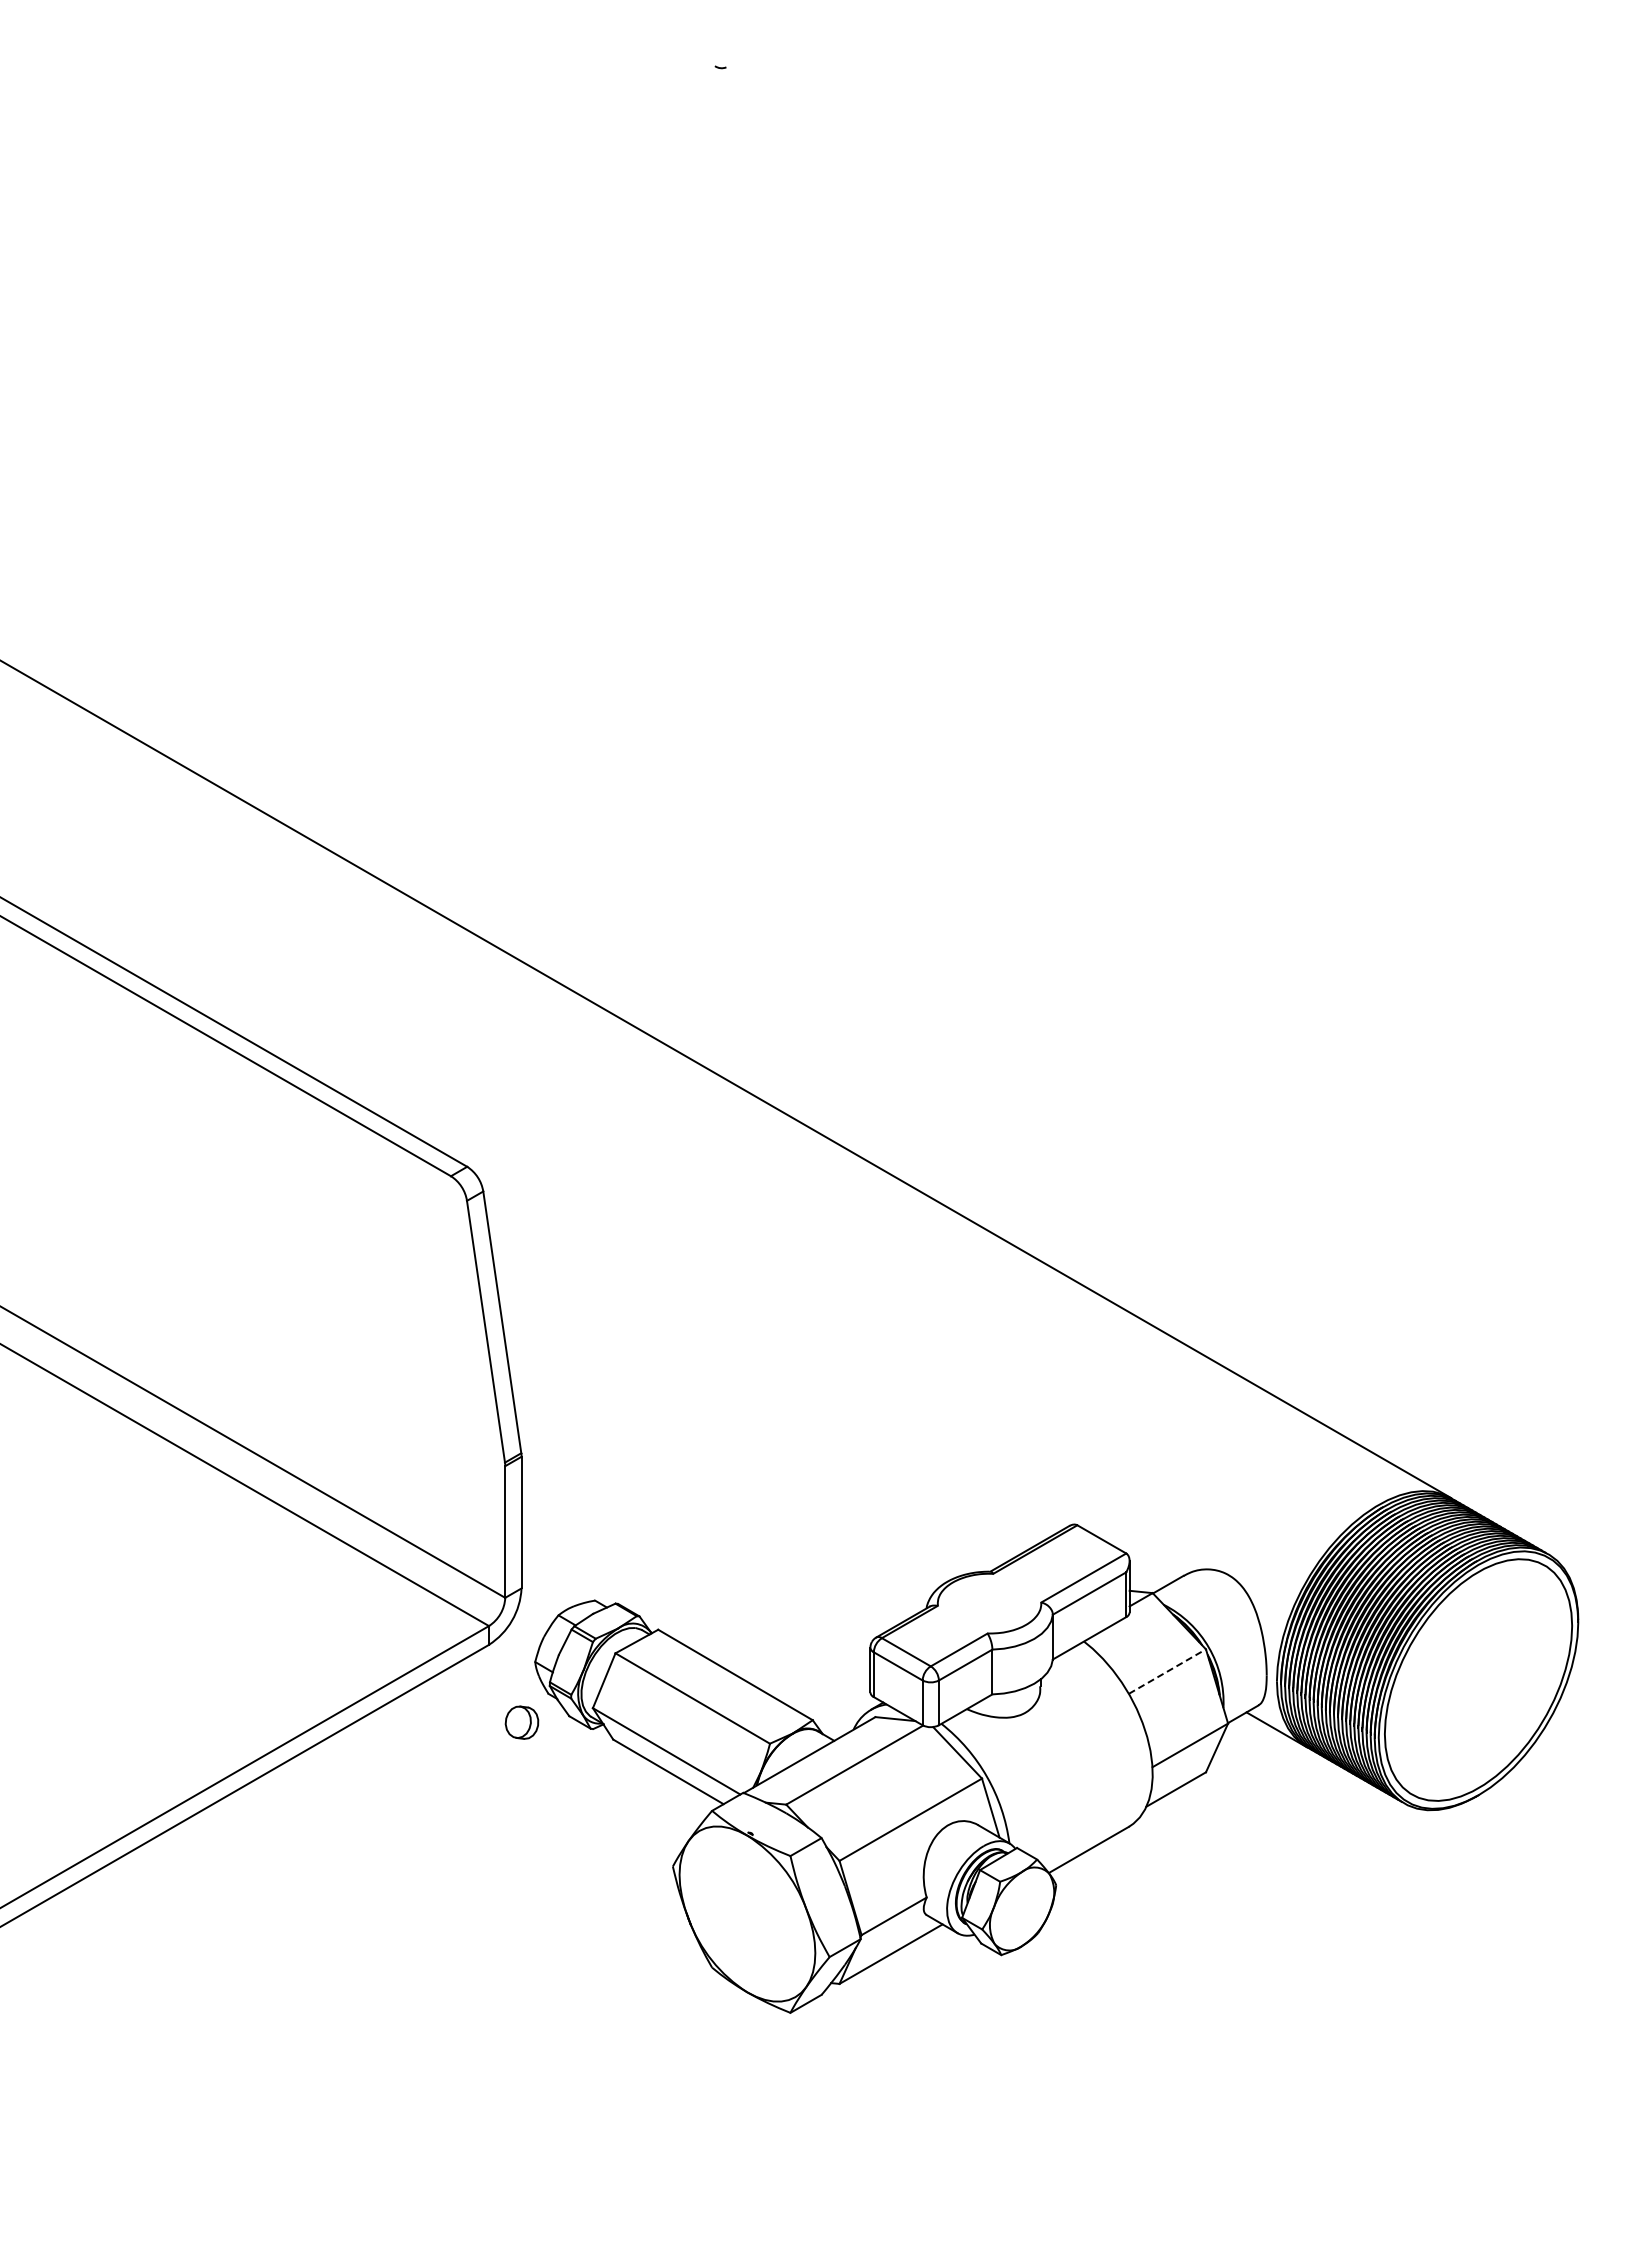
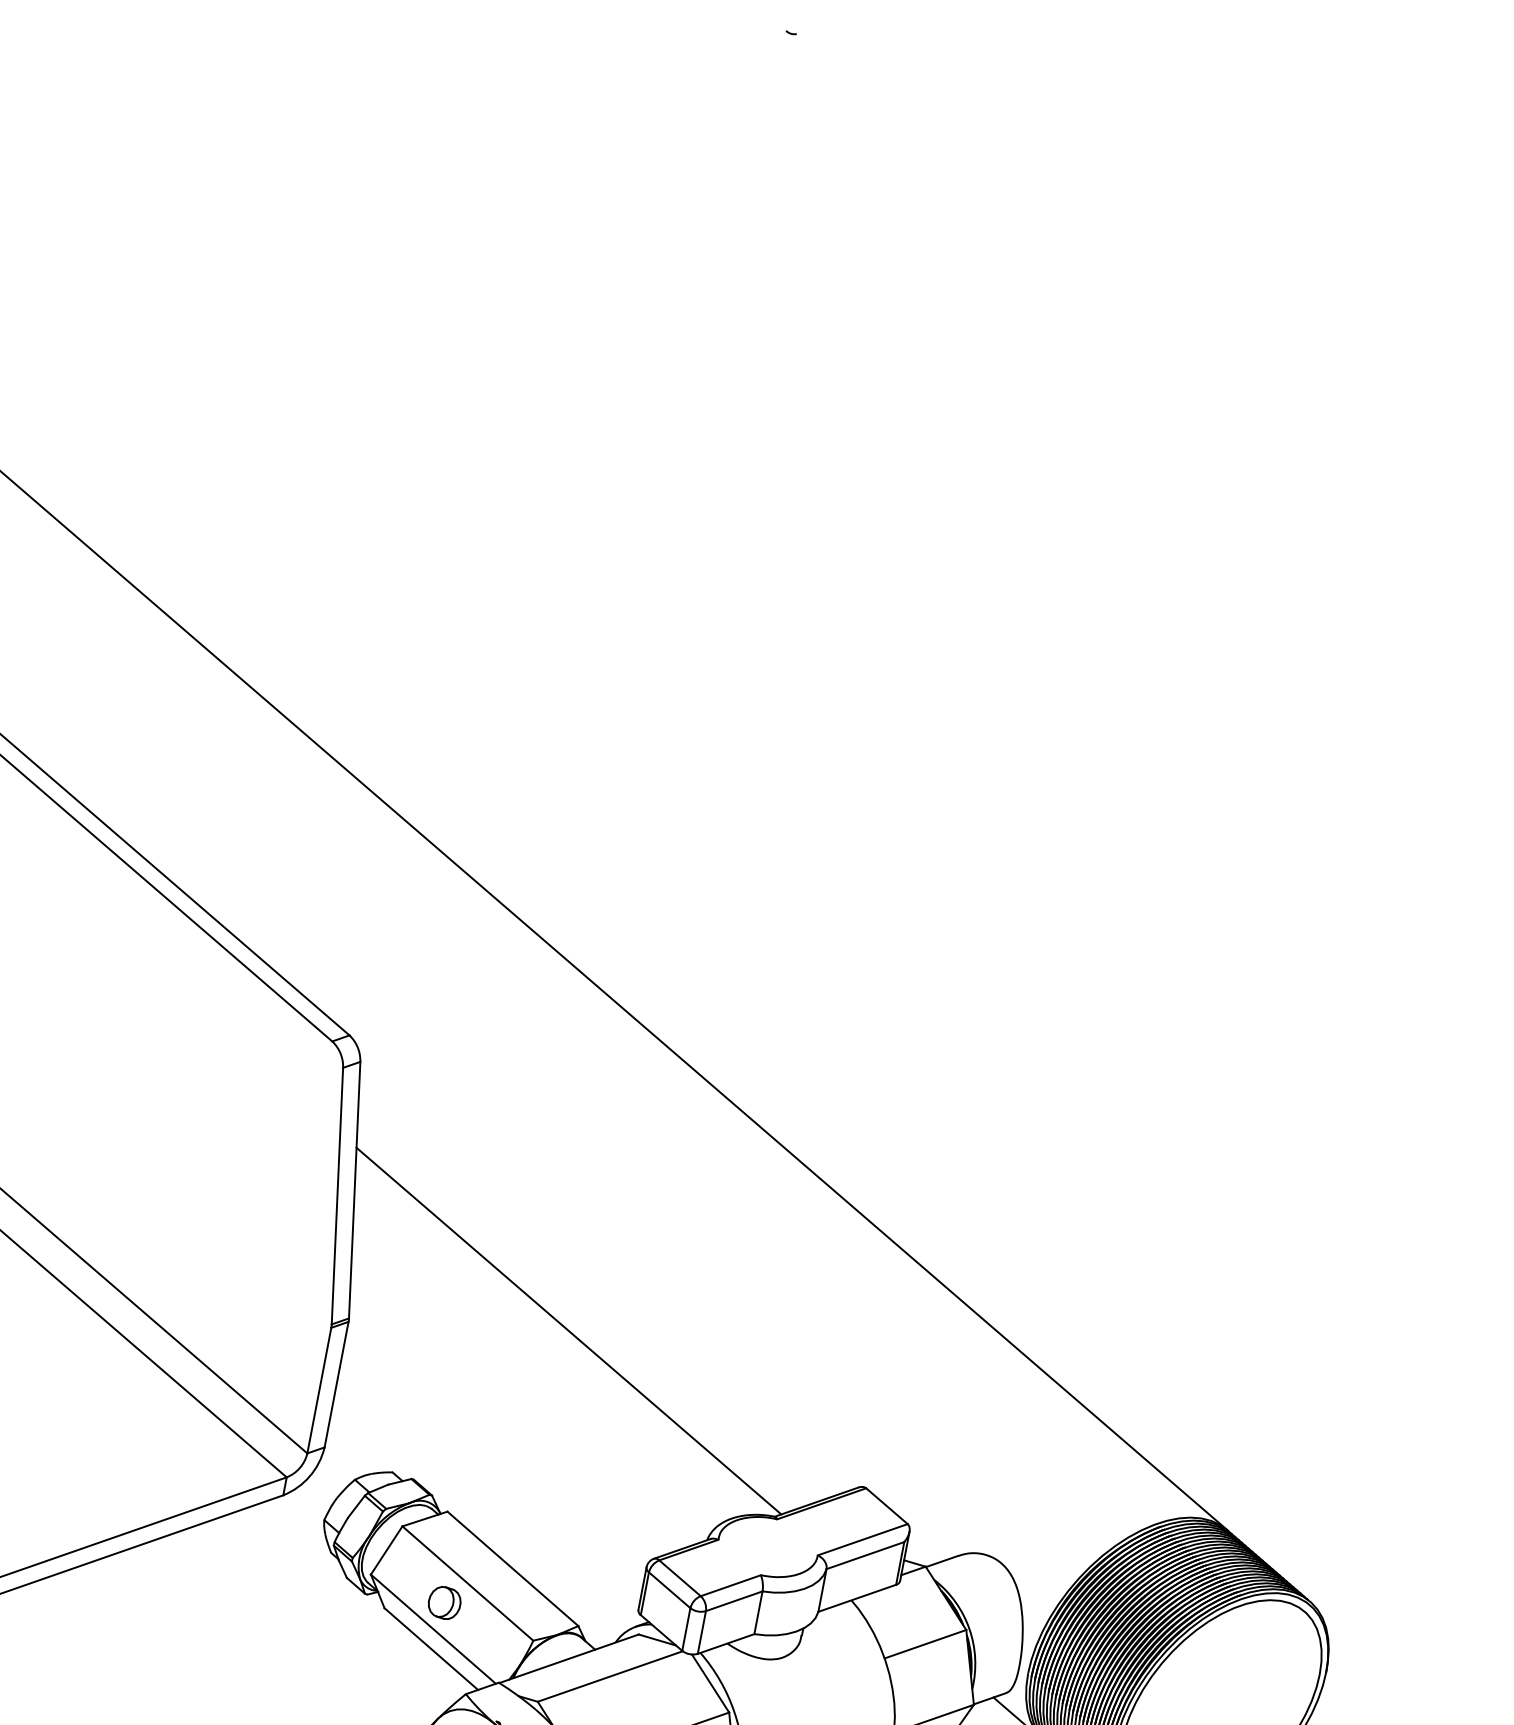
line: (746, 1423) -> (569, 1331), added
line: (1167, 1671) -> (925, 1644), dashed -> solid
part: (521, 1722) -> (444, 1602), moved

